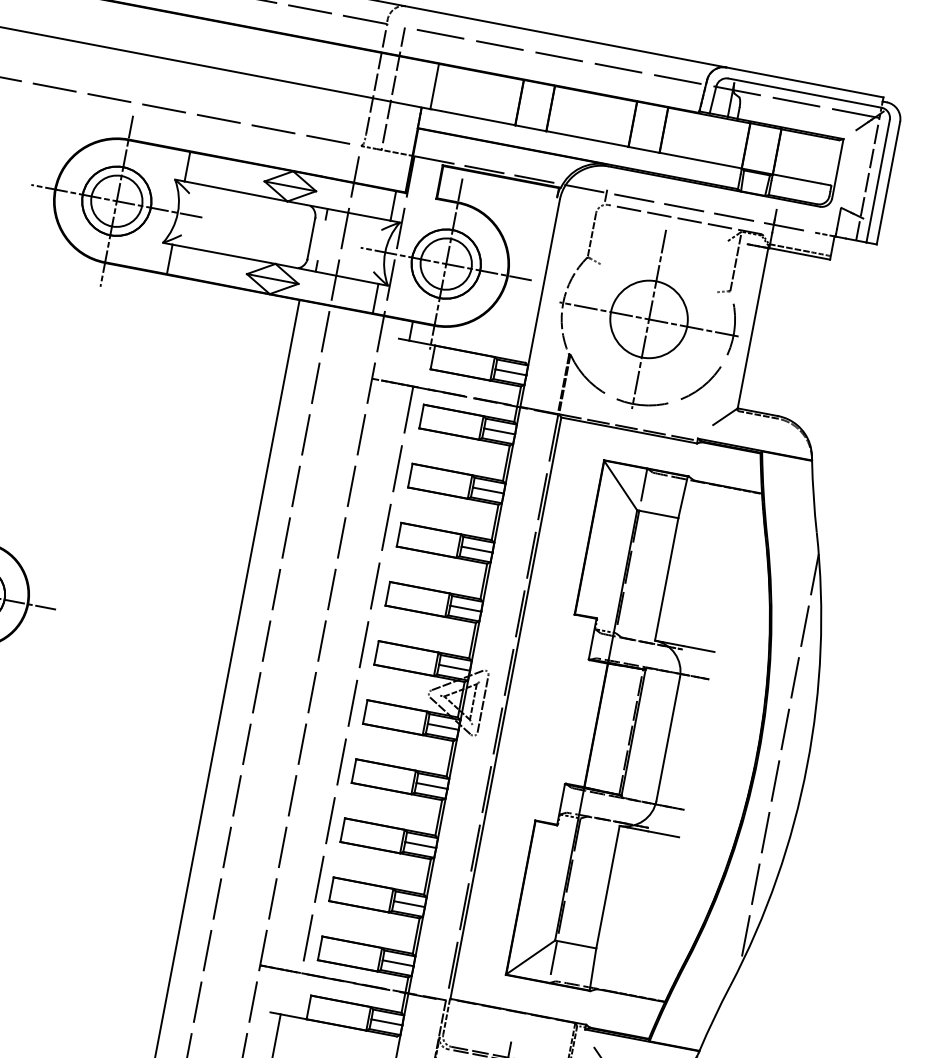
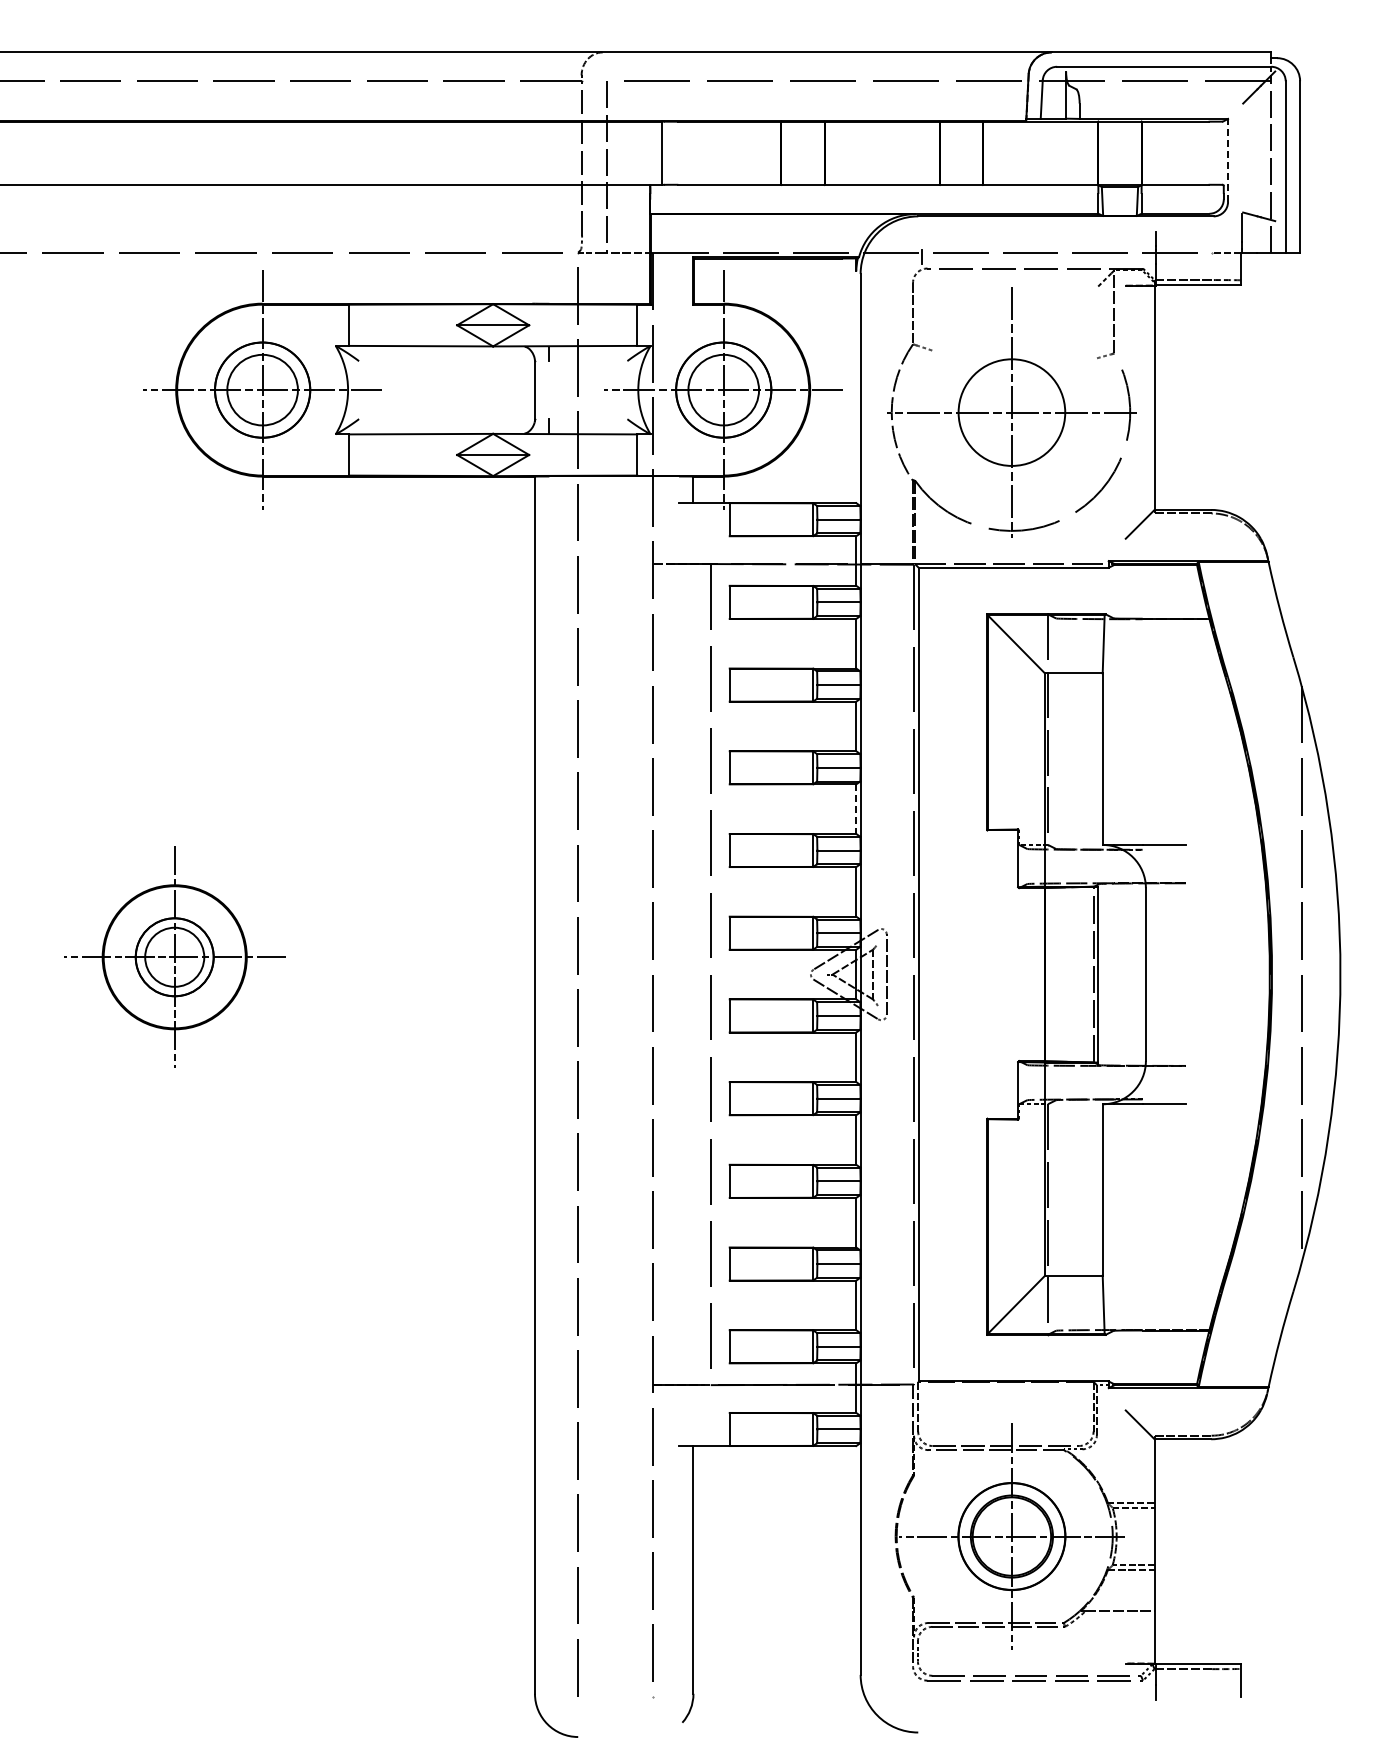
line: (838, 168) -> (1228, 160), solid -> dashed
line: (483, 581) -> (856, 809), solid -> dashed

